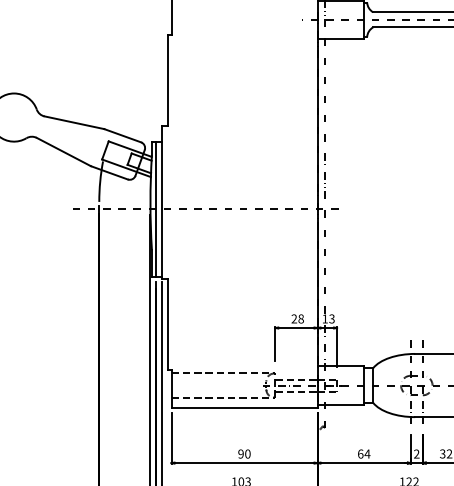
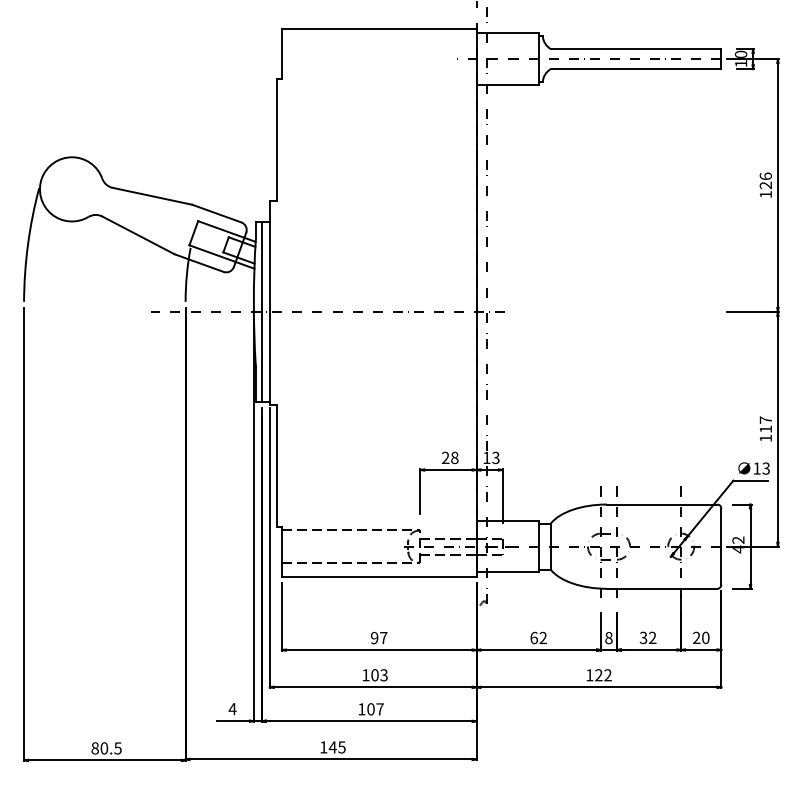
text: (247, 453) -> (383, 637), 90 -> 97
text: (367, 453) -> (543, 637), 64 -> 62
text: (416, 454) -> (608, 638), 2 -> 8

